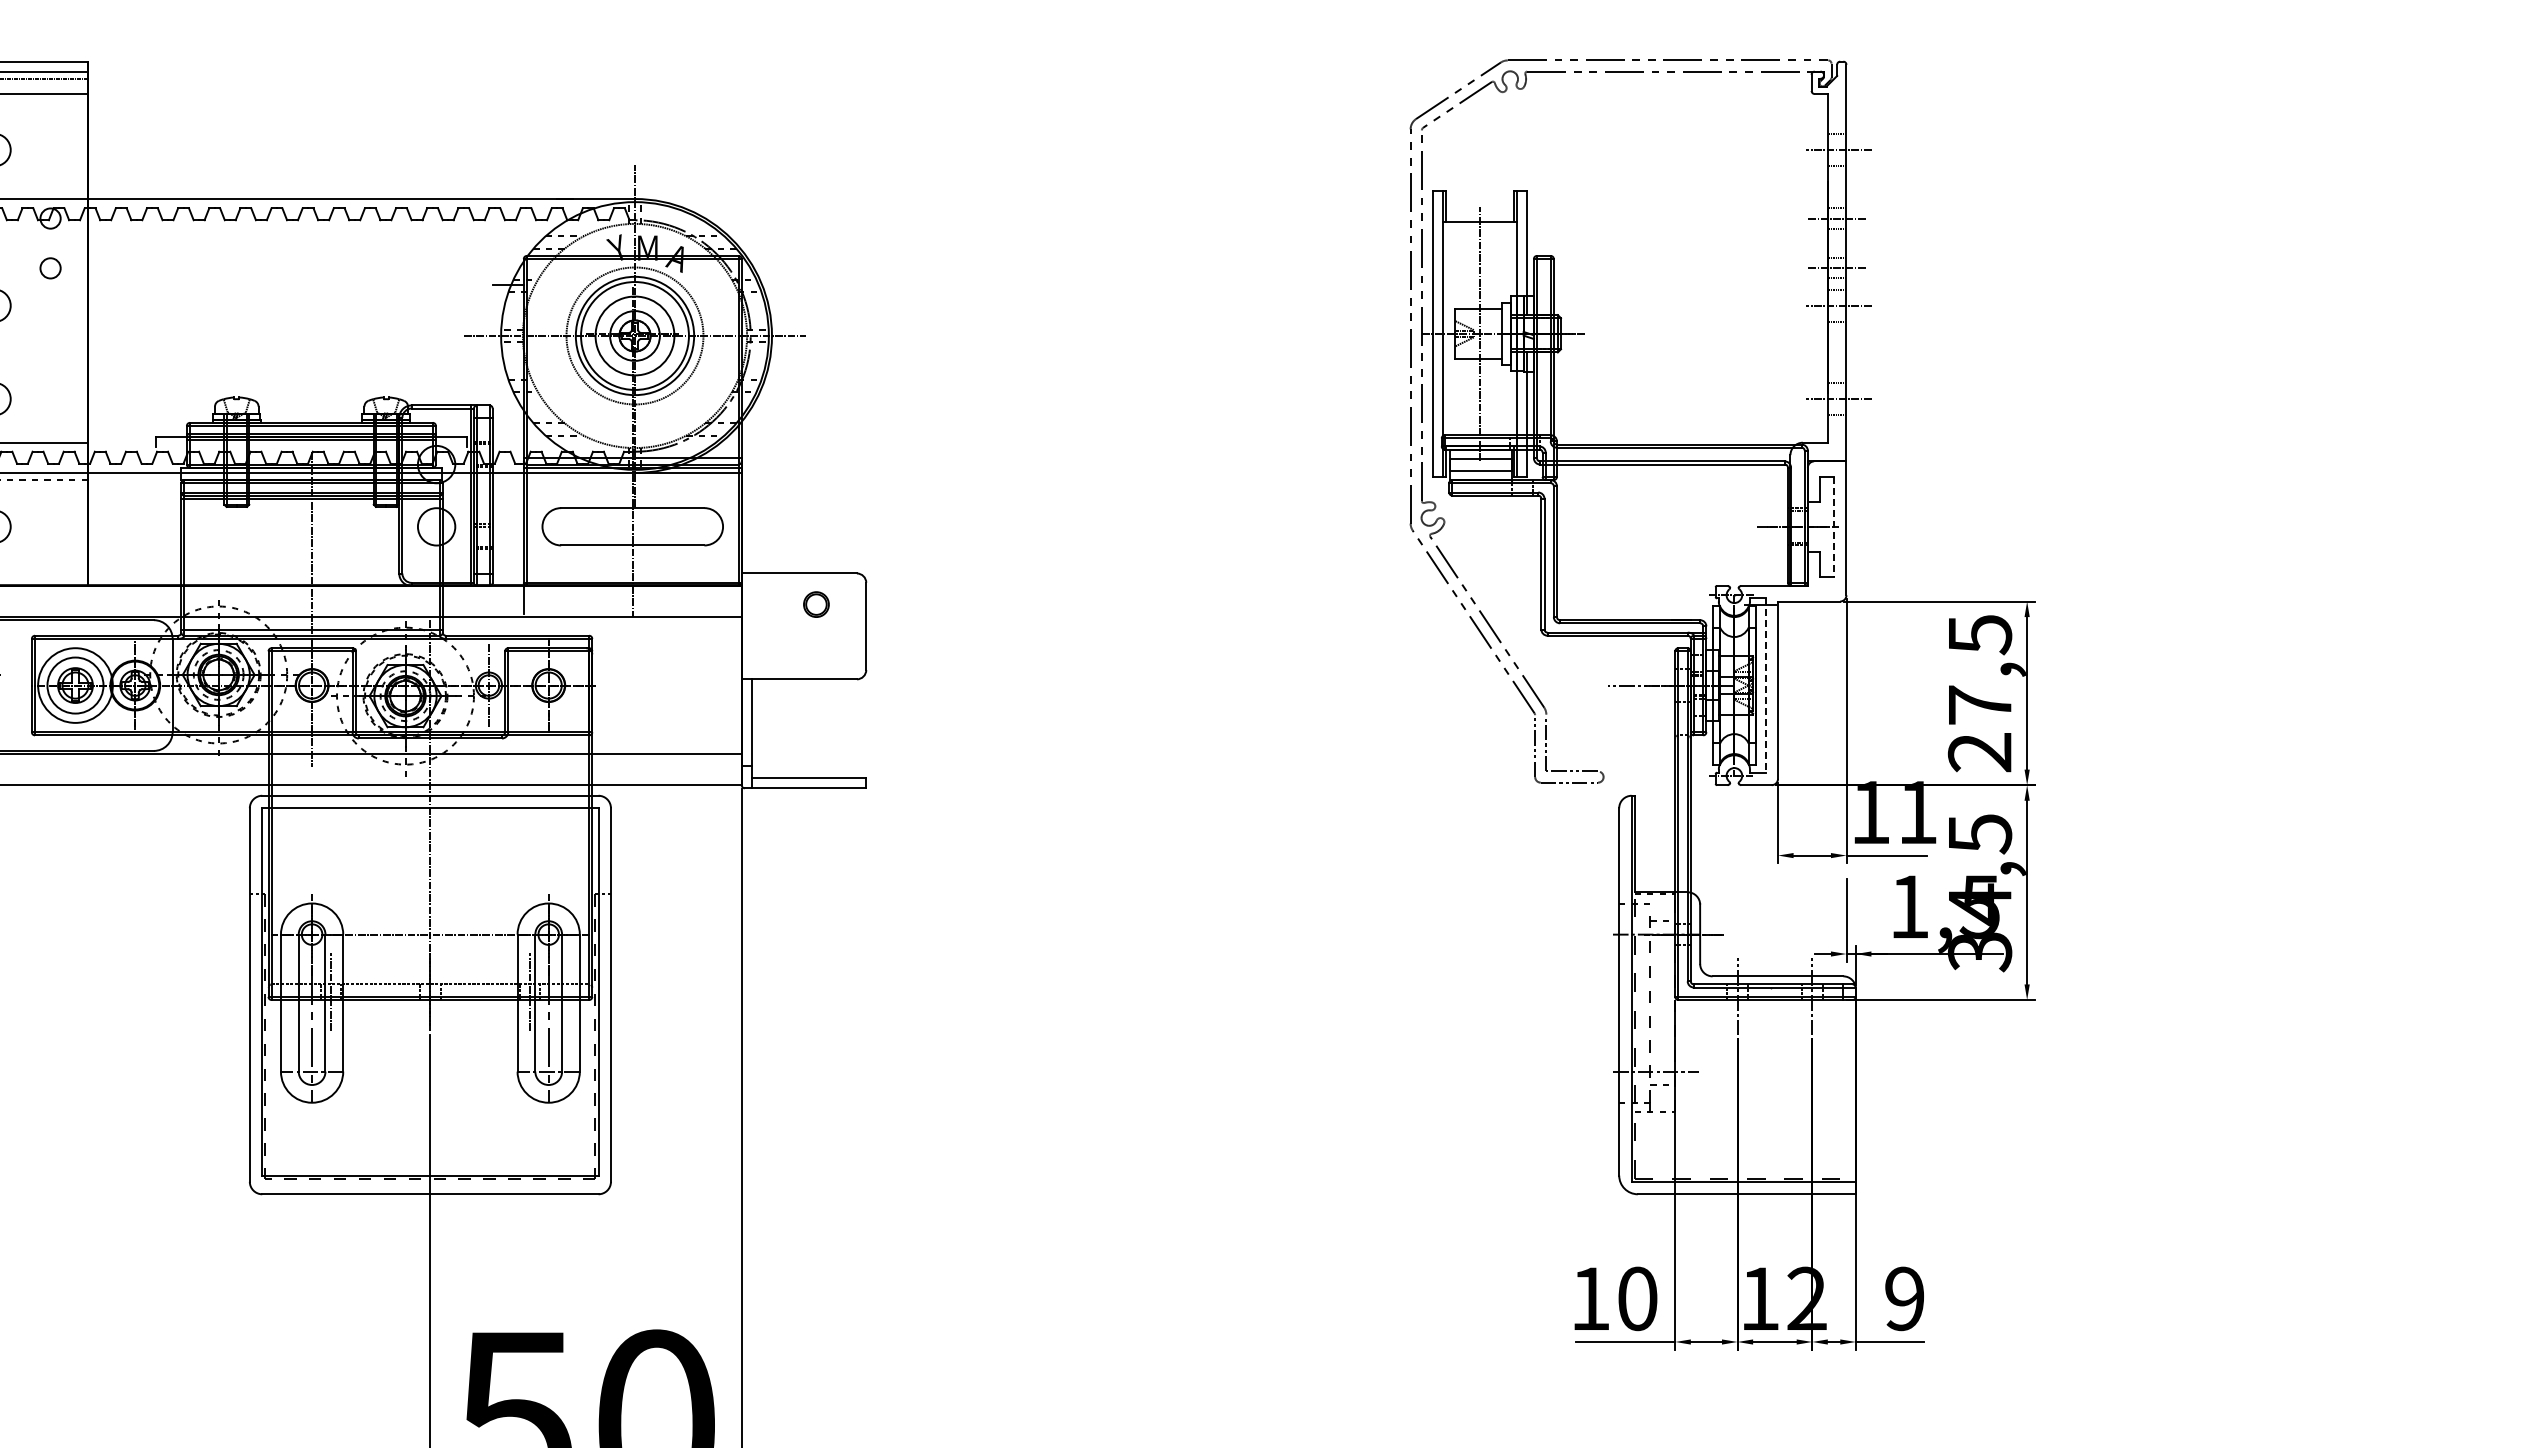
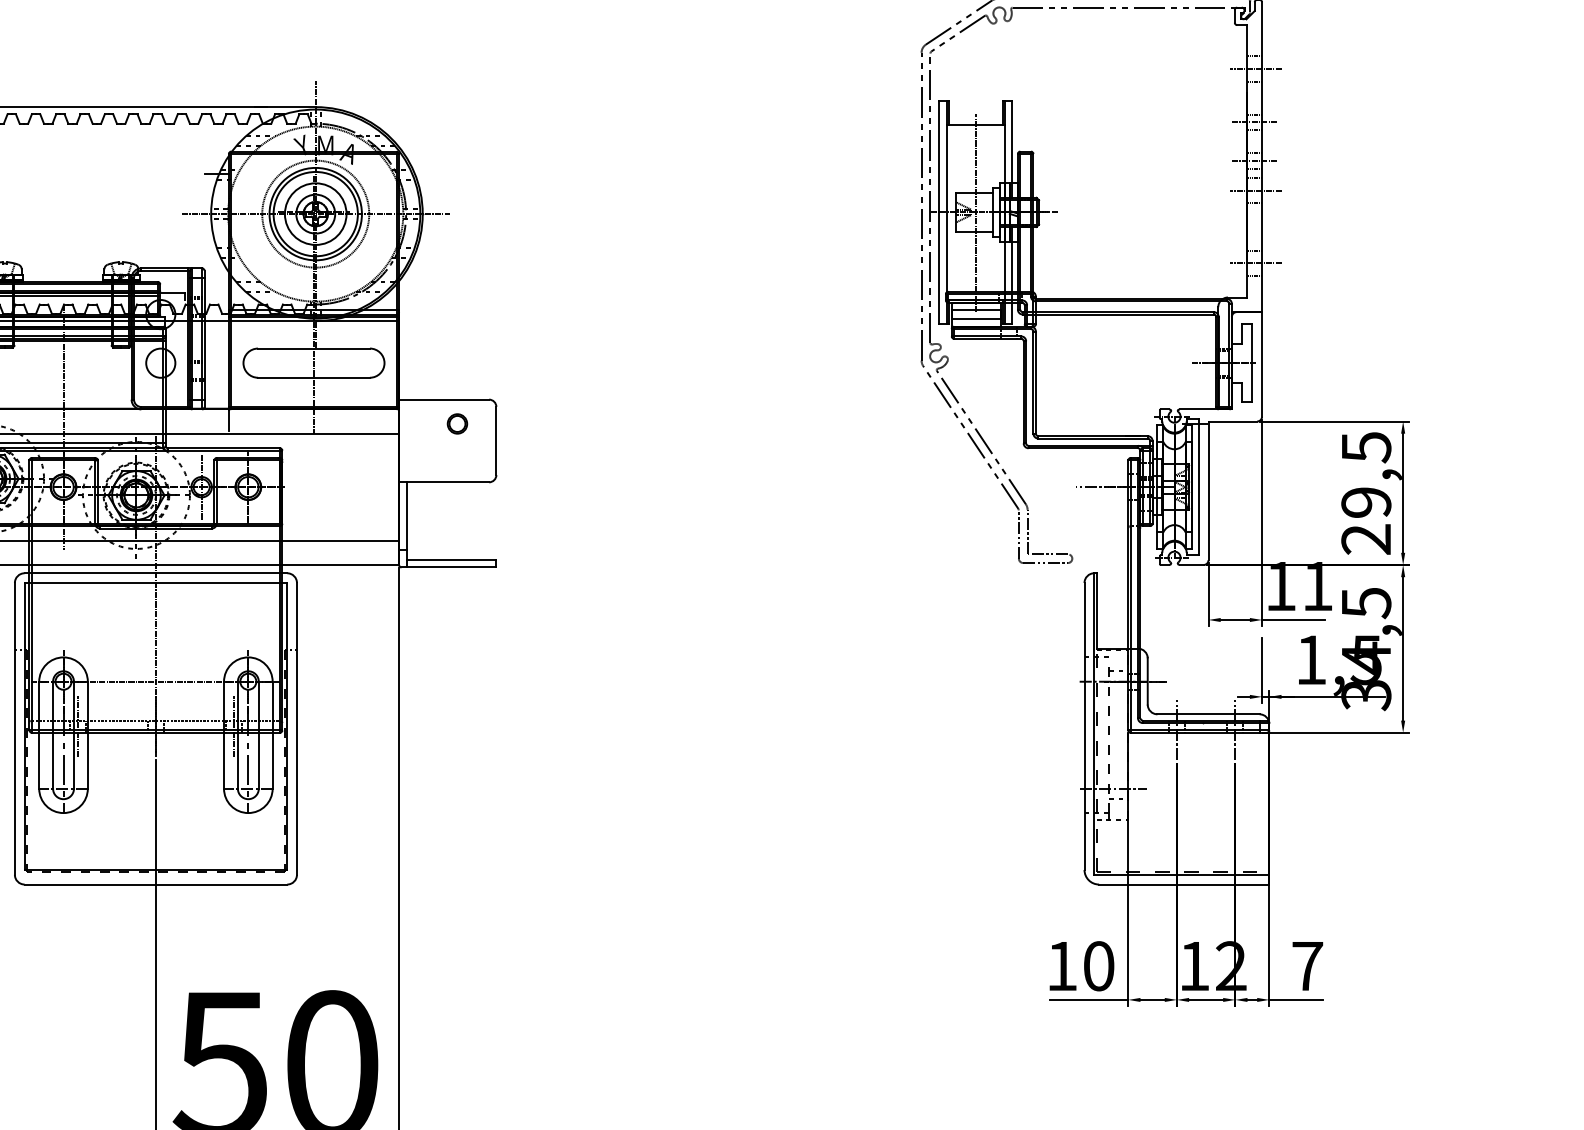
line: (1834, 526) -> (1252, 362), dashed -> solid
line: (1765, 686) -> (1198, 487), dashed -> solid
text: (1979, 704) -> (1365, 501), 27,5 -> 29,5
text: (1904, 1298) -> (1307, 965), 9 -> 7

